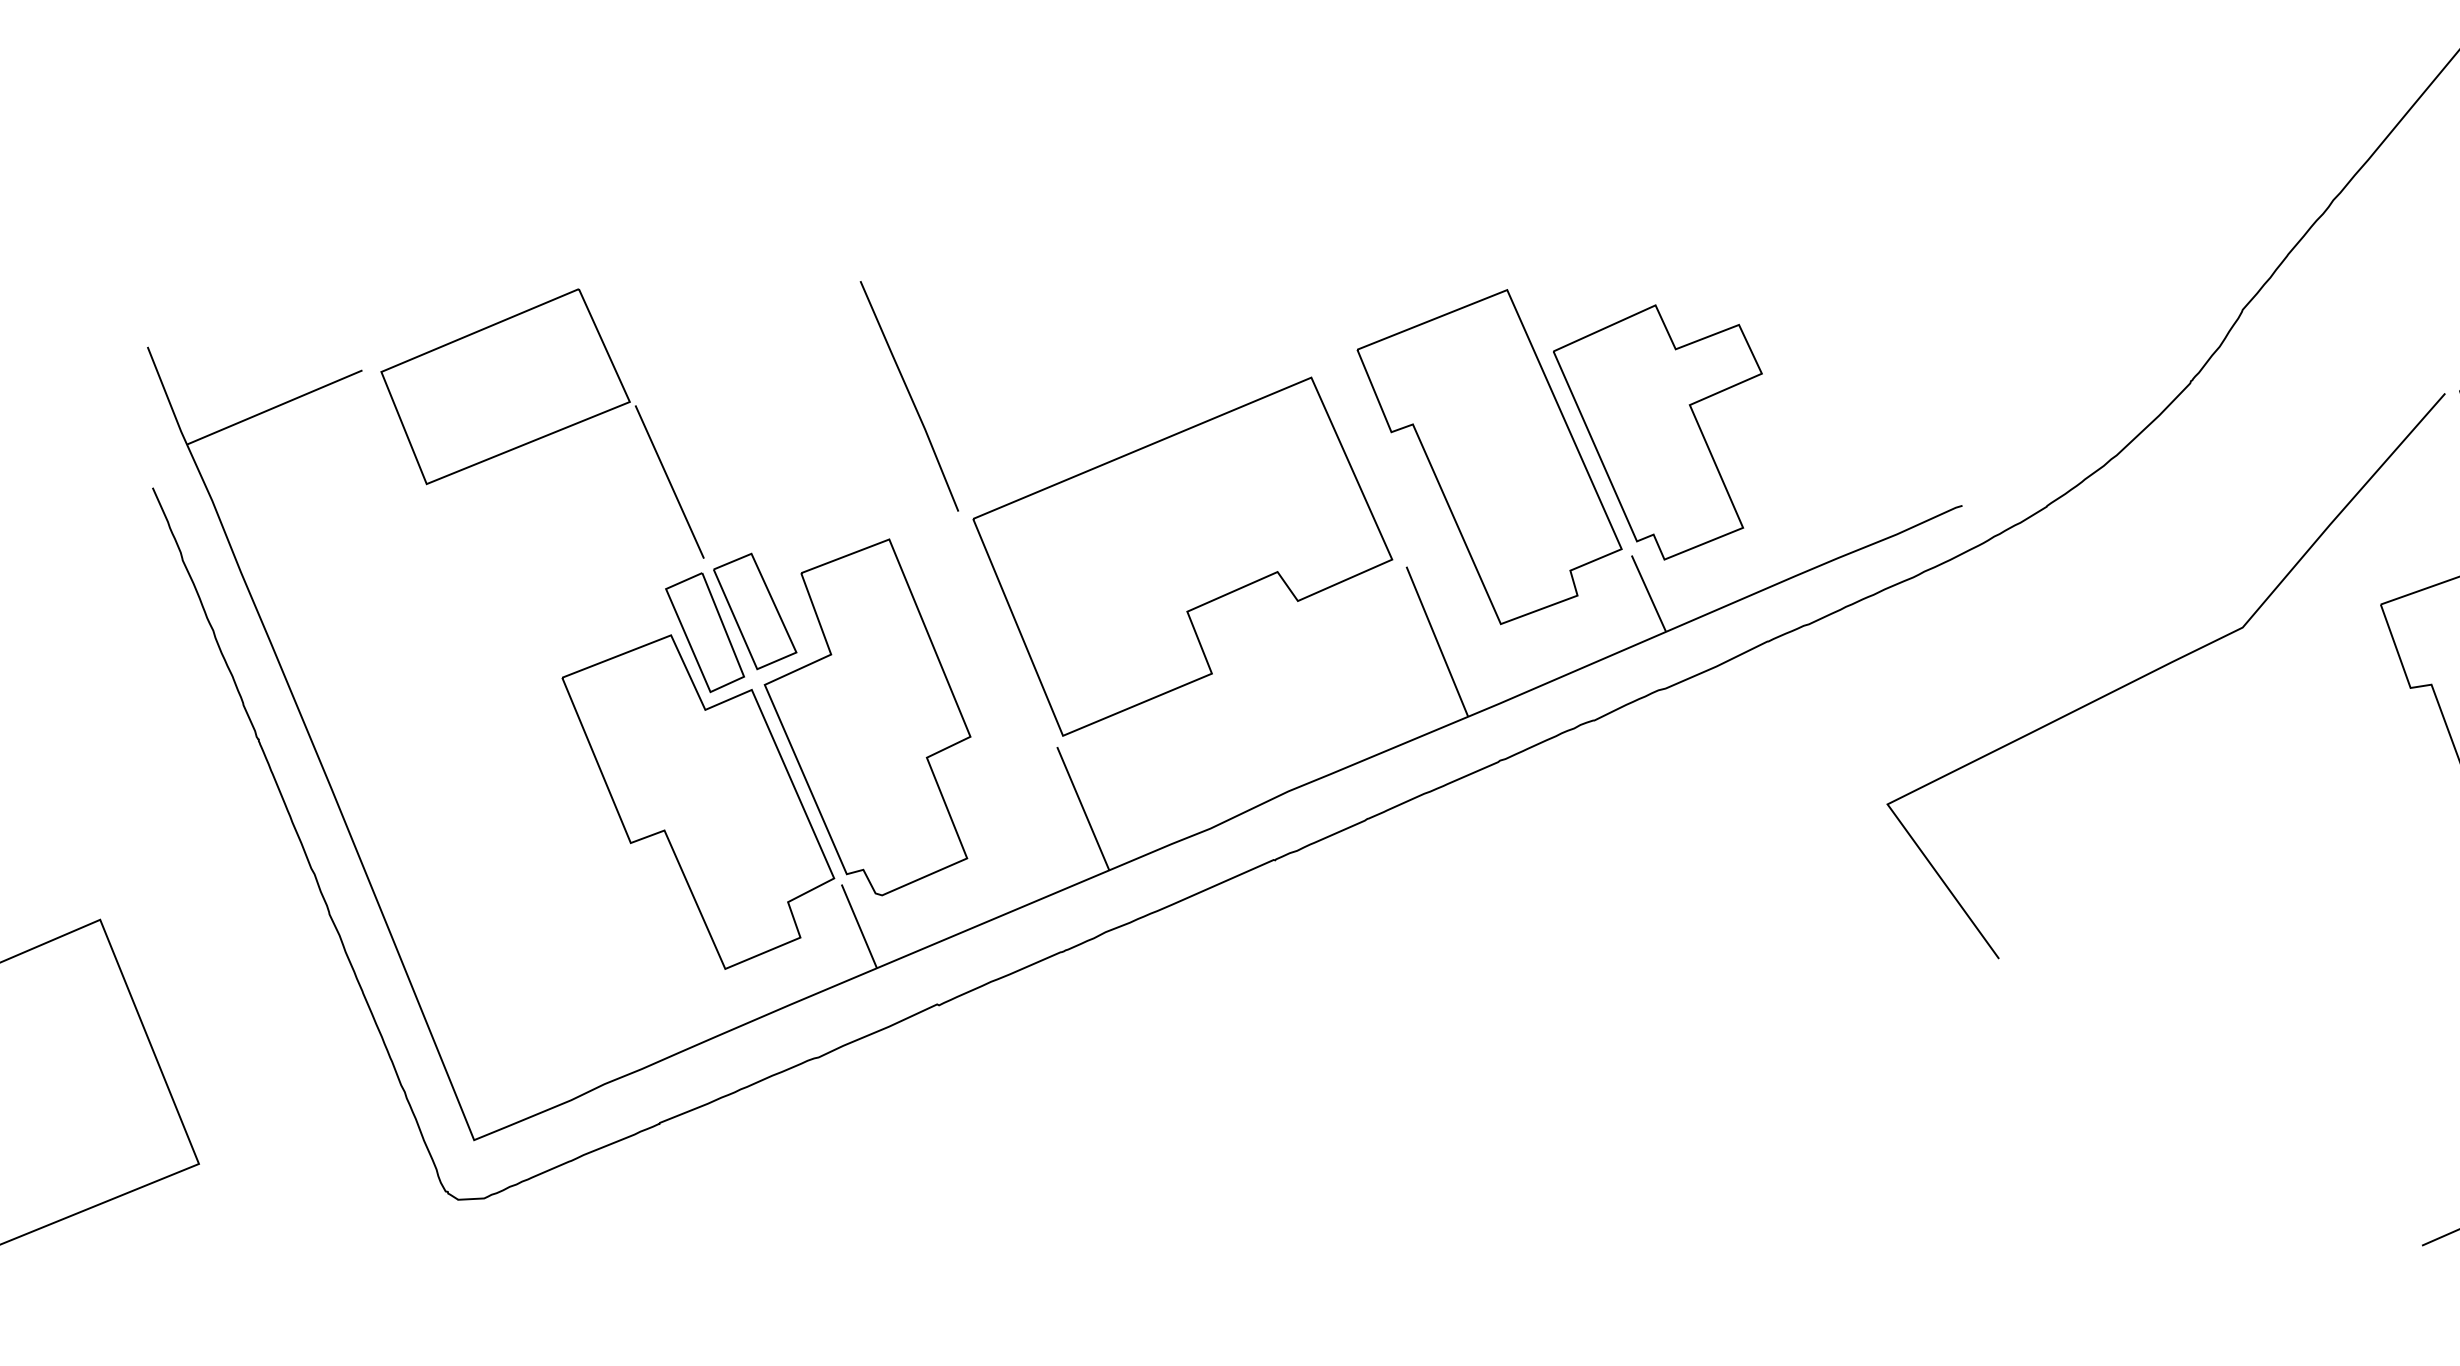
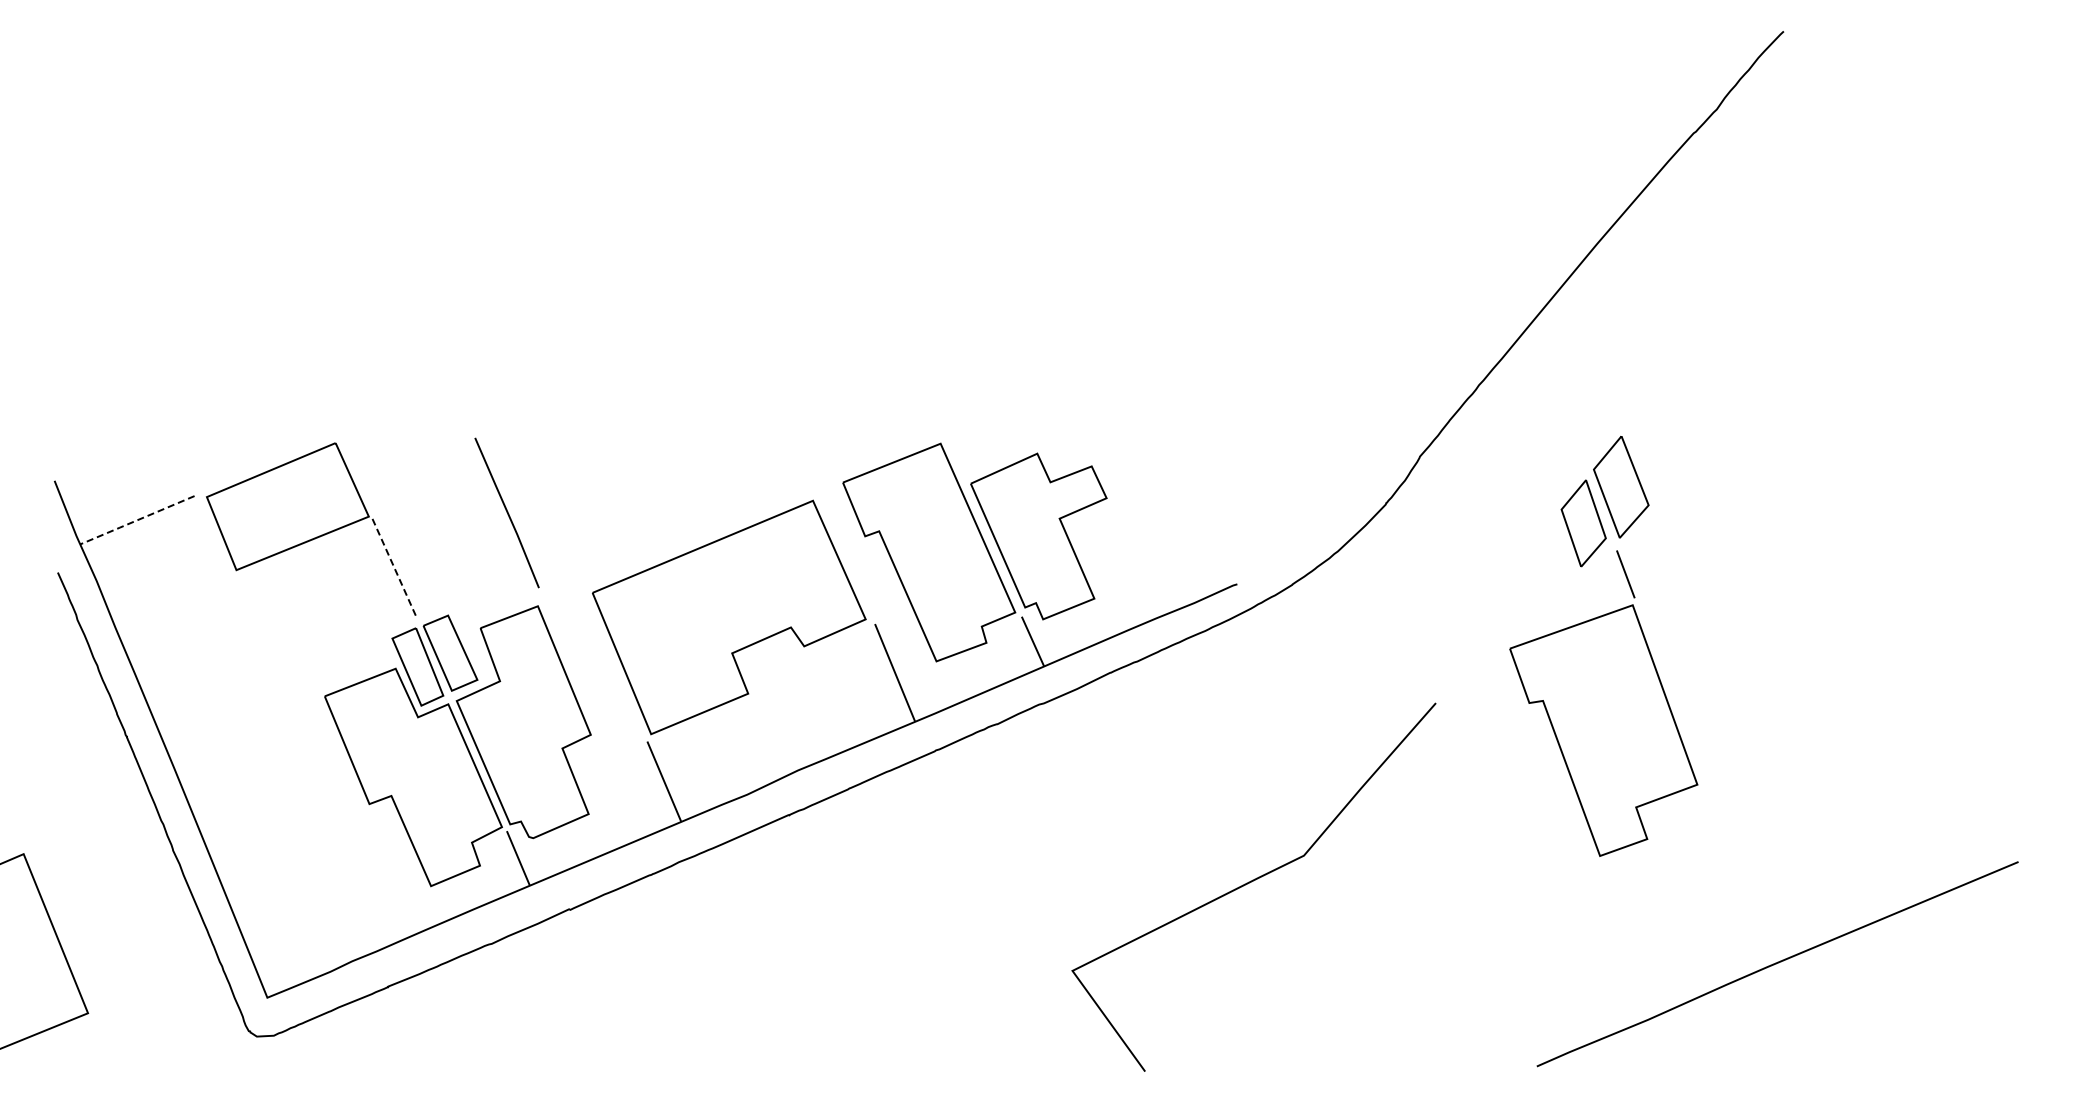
line: (908, 395) -> (506, 512), moved
line: (273, 407) -> (136, 520), solid -> dashed
line: (669, 481) -> (394, 568), solid -> dashed
curve: (2162, 668) -> (1251, 882), moved

